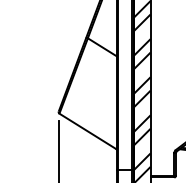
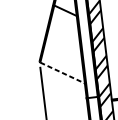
line: (88, 131) -> (62, 72), solid -> dashed

